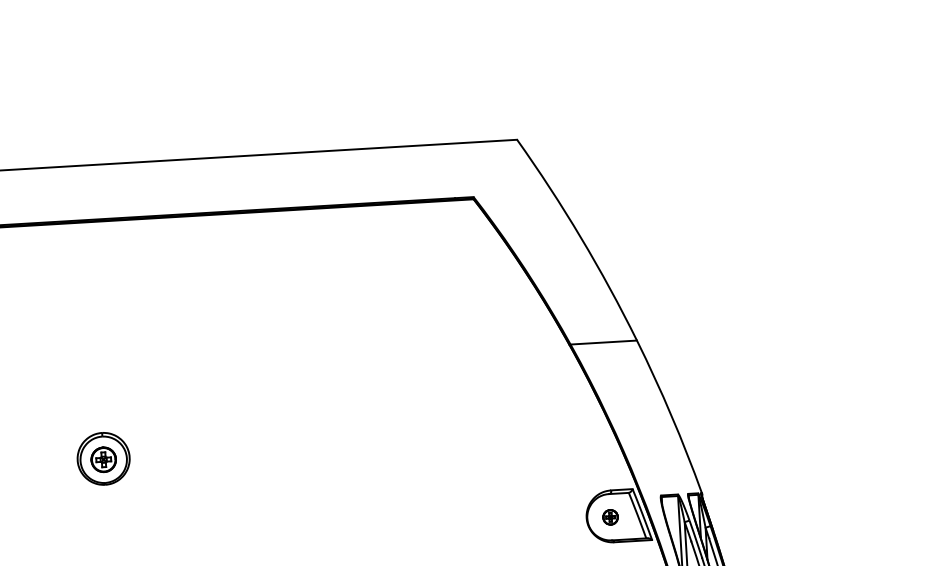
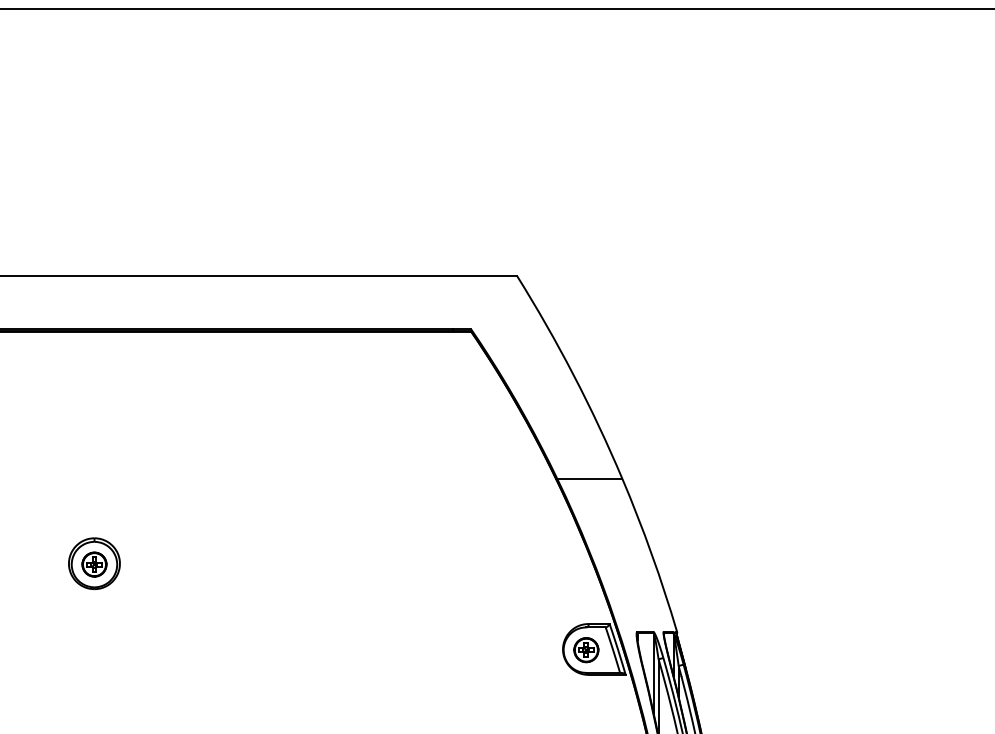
part: (610, 517) -> (586, 650), size x1.67

